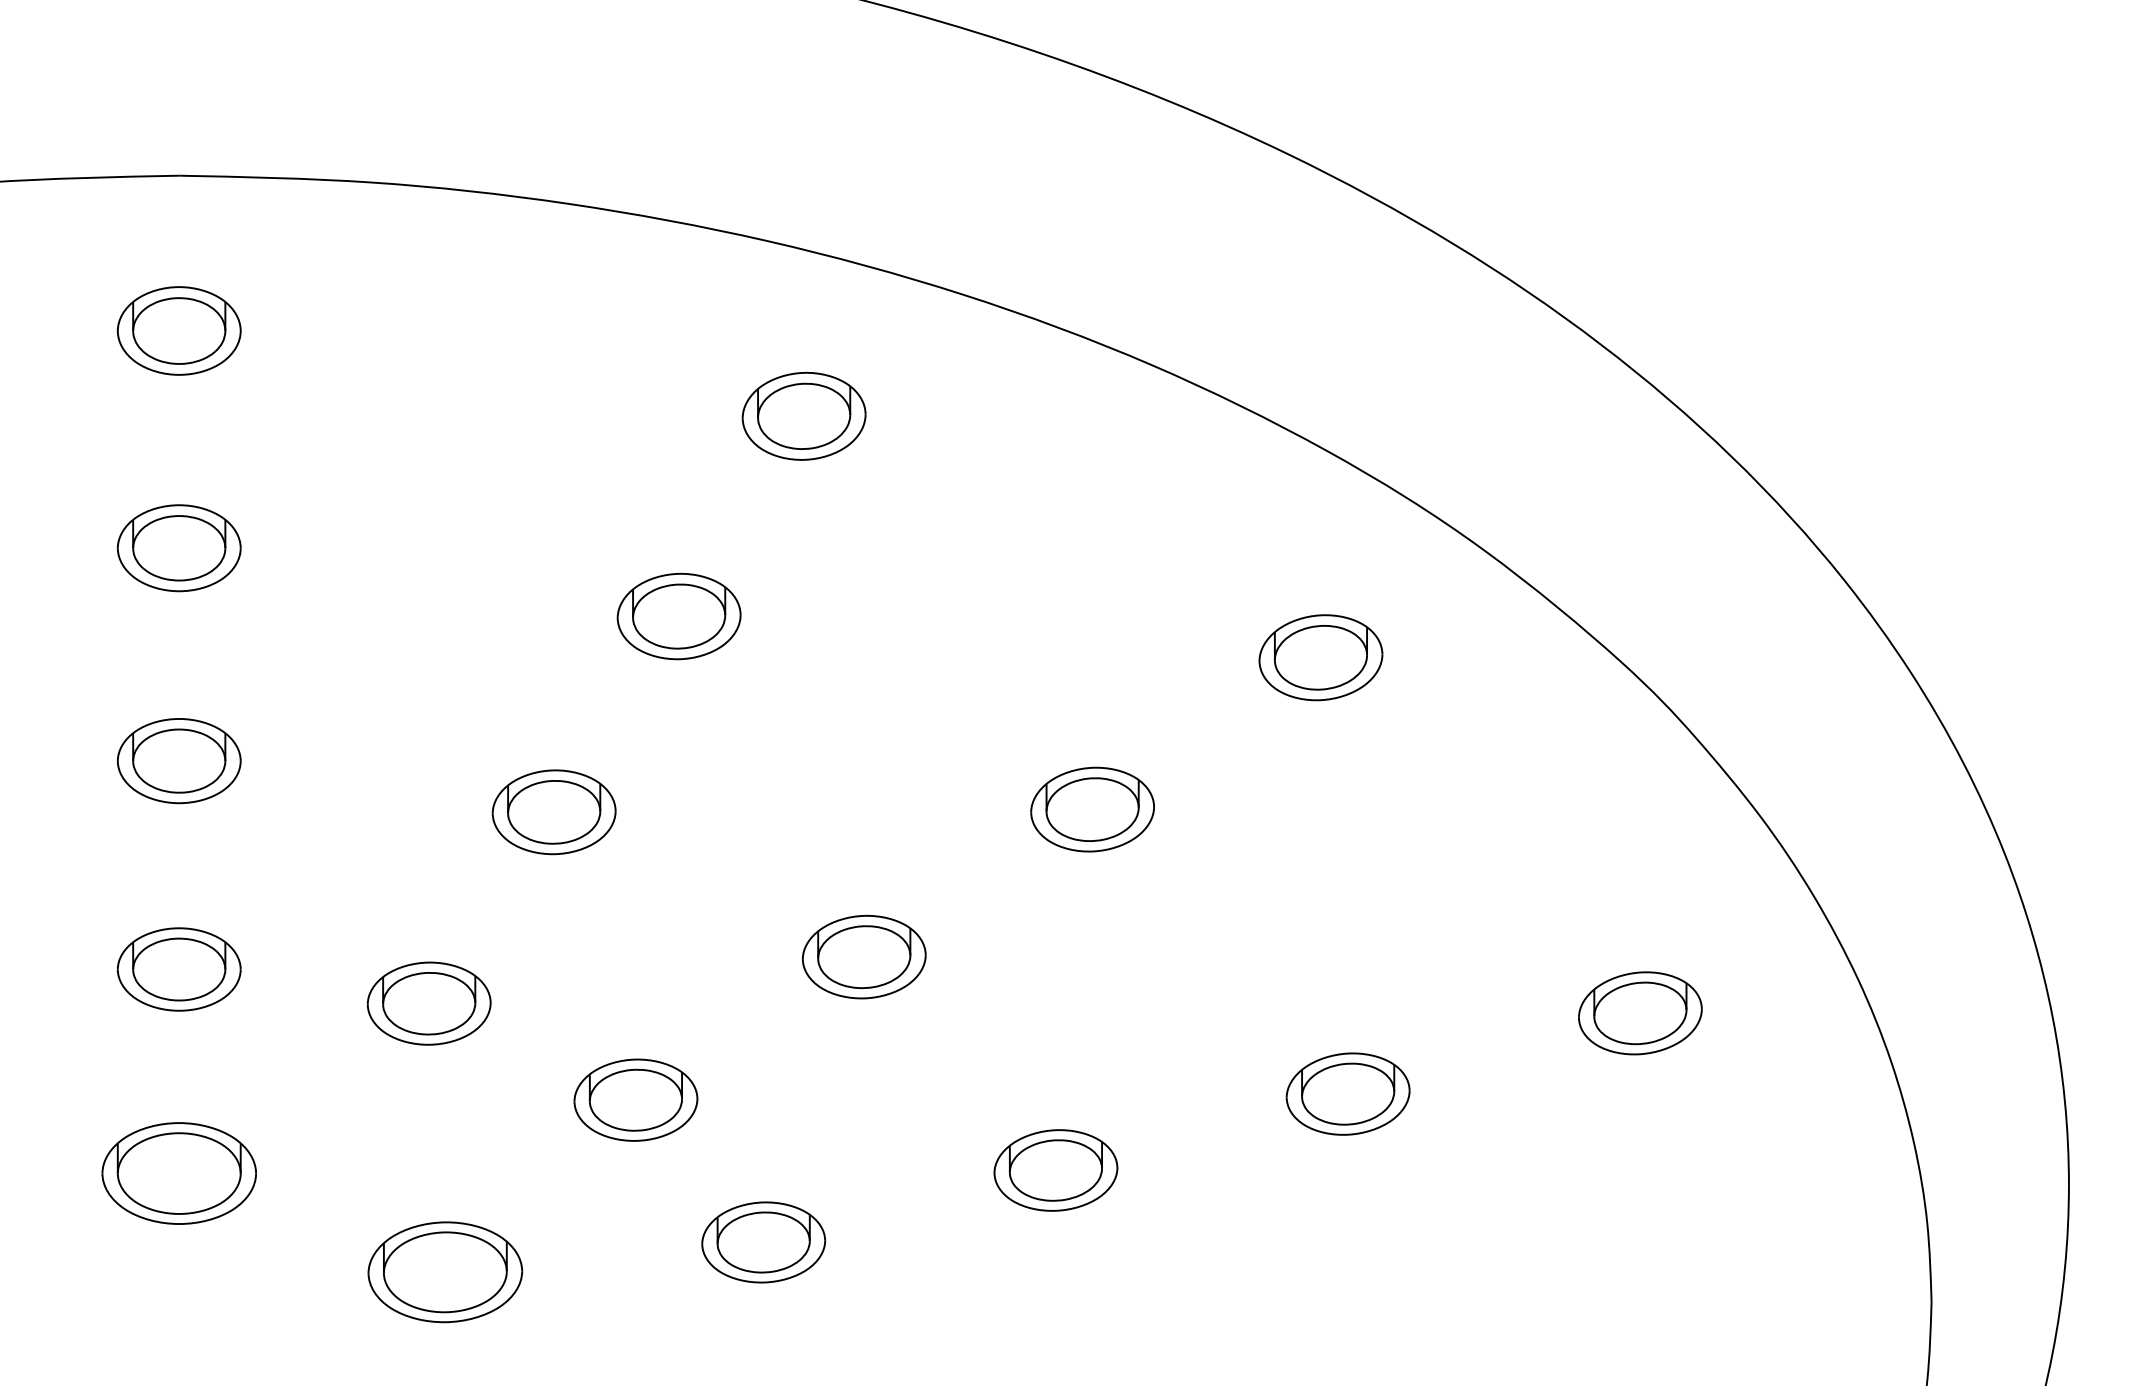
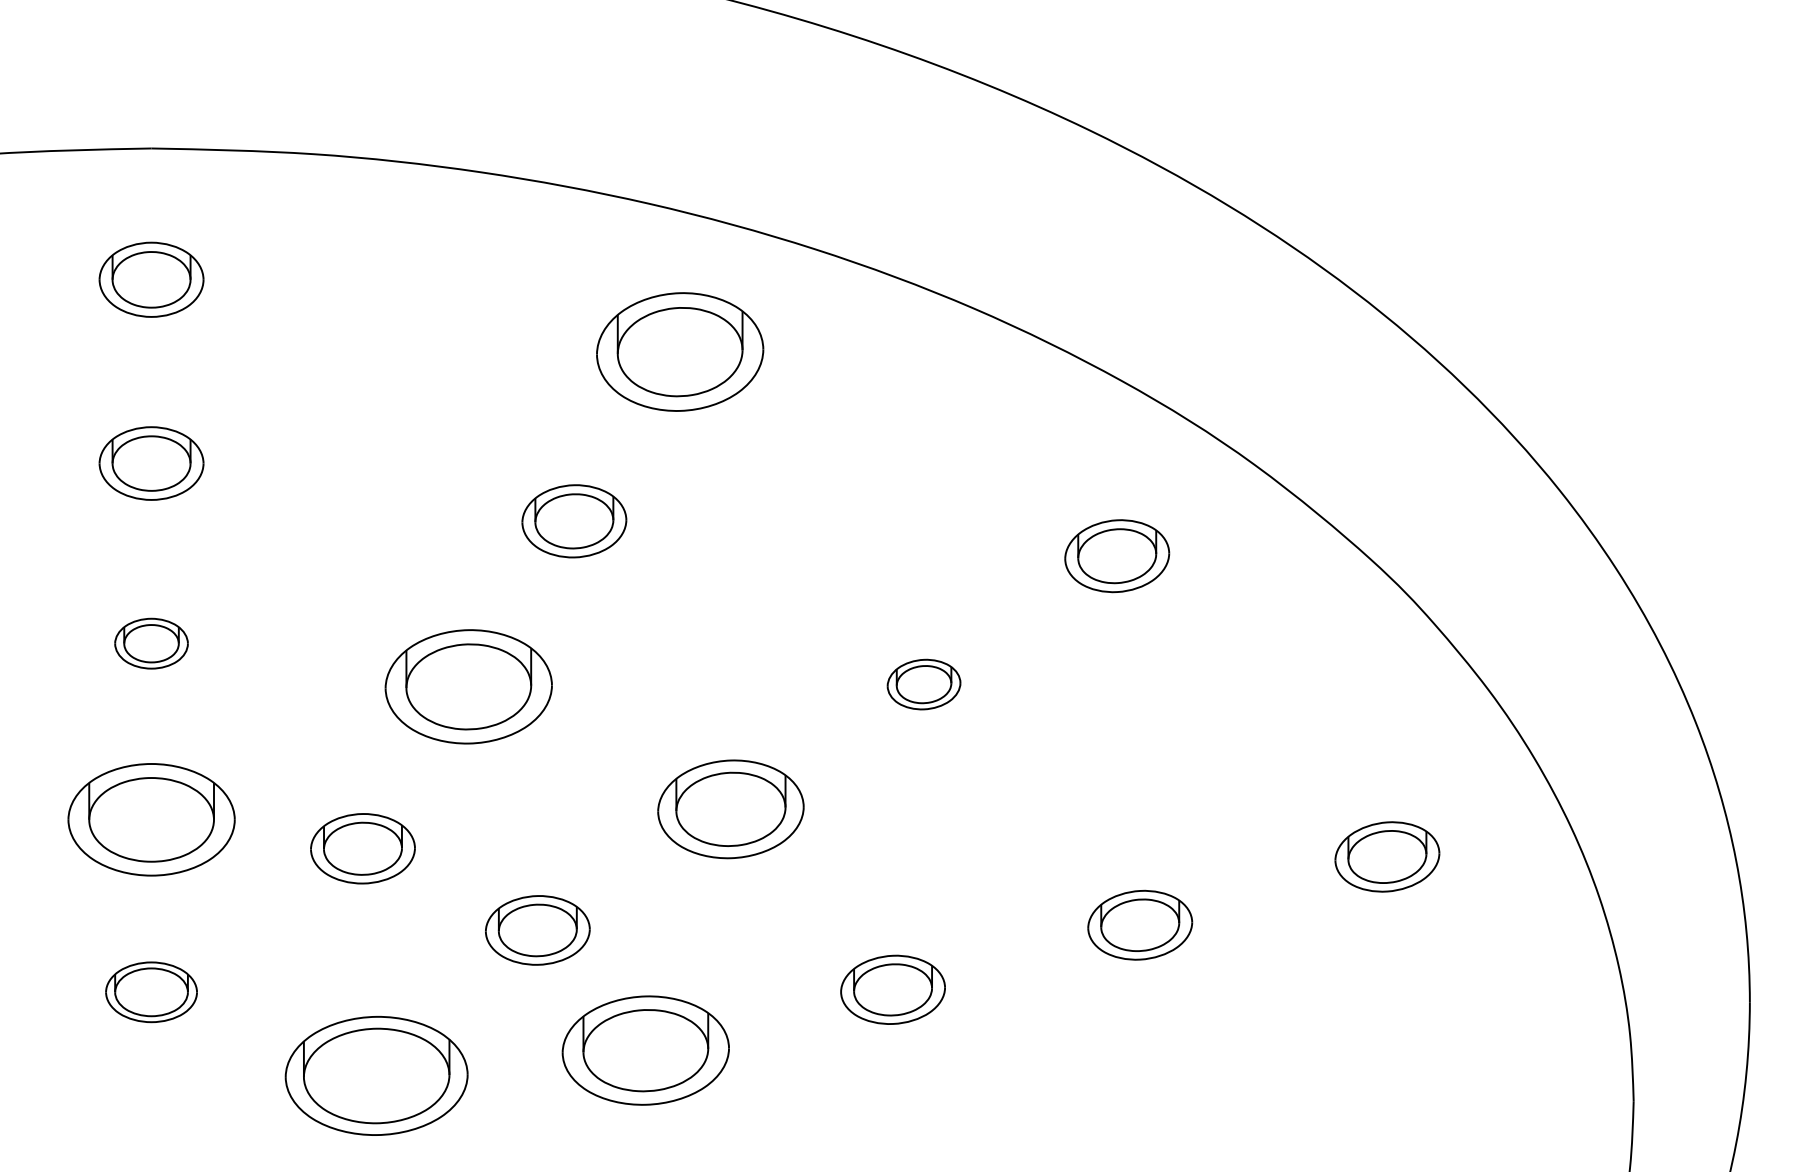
part: (803, 415) -> (679, 351), size x1.6
part: (179, 760) -> (151, 643), size x0.7
part: (1091, 809) -> (923, 684), size x0.7
part: (553, 811) -> (468, 686), size x1.6
part: (863, 957) -> (730, 809), size x1.4
part: (179, 969) -> (151, 819), size x1.6
part: (179, 1172) -> (151, 991), size x0.7
part: (763, 1242) -> (645, 1050), size x1.6
part: (445, 1271) -> (376, 1075), size x1.4

